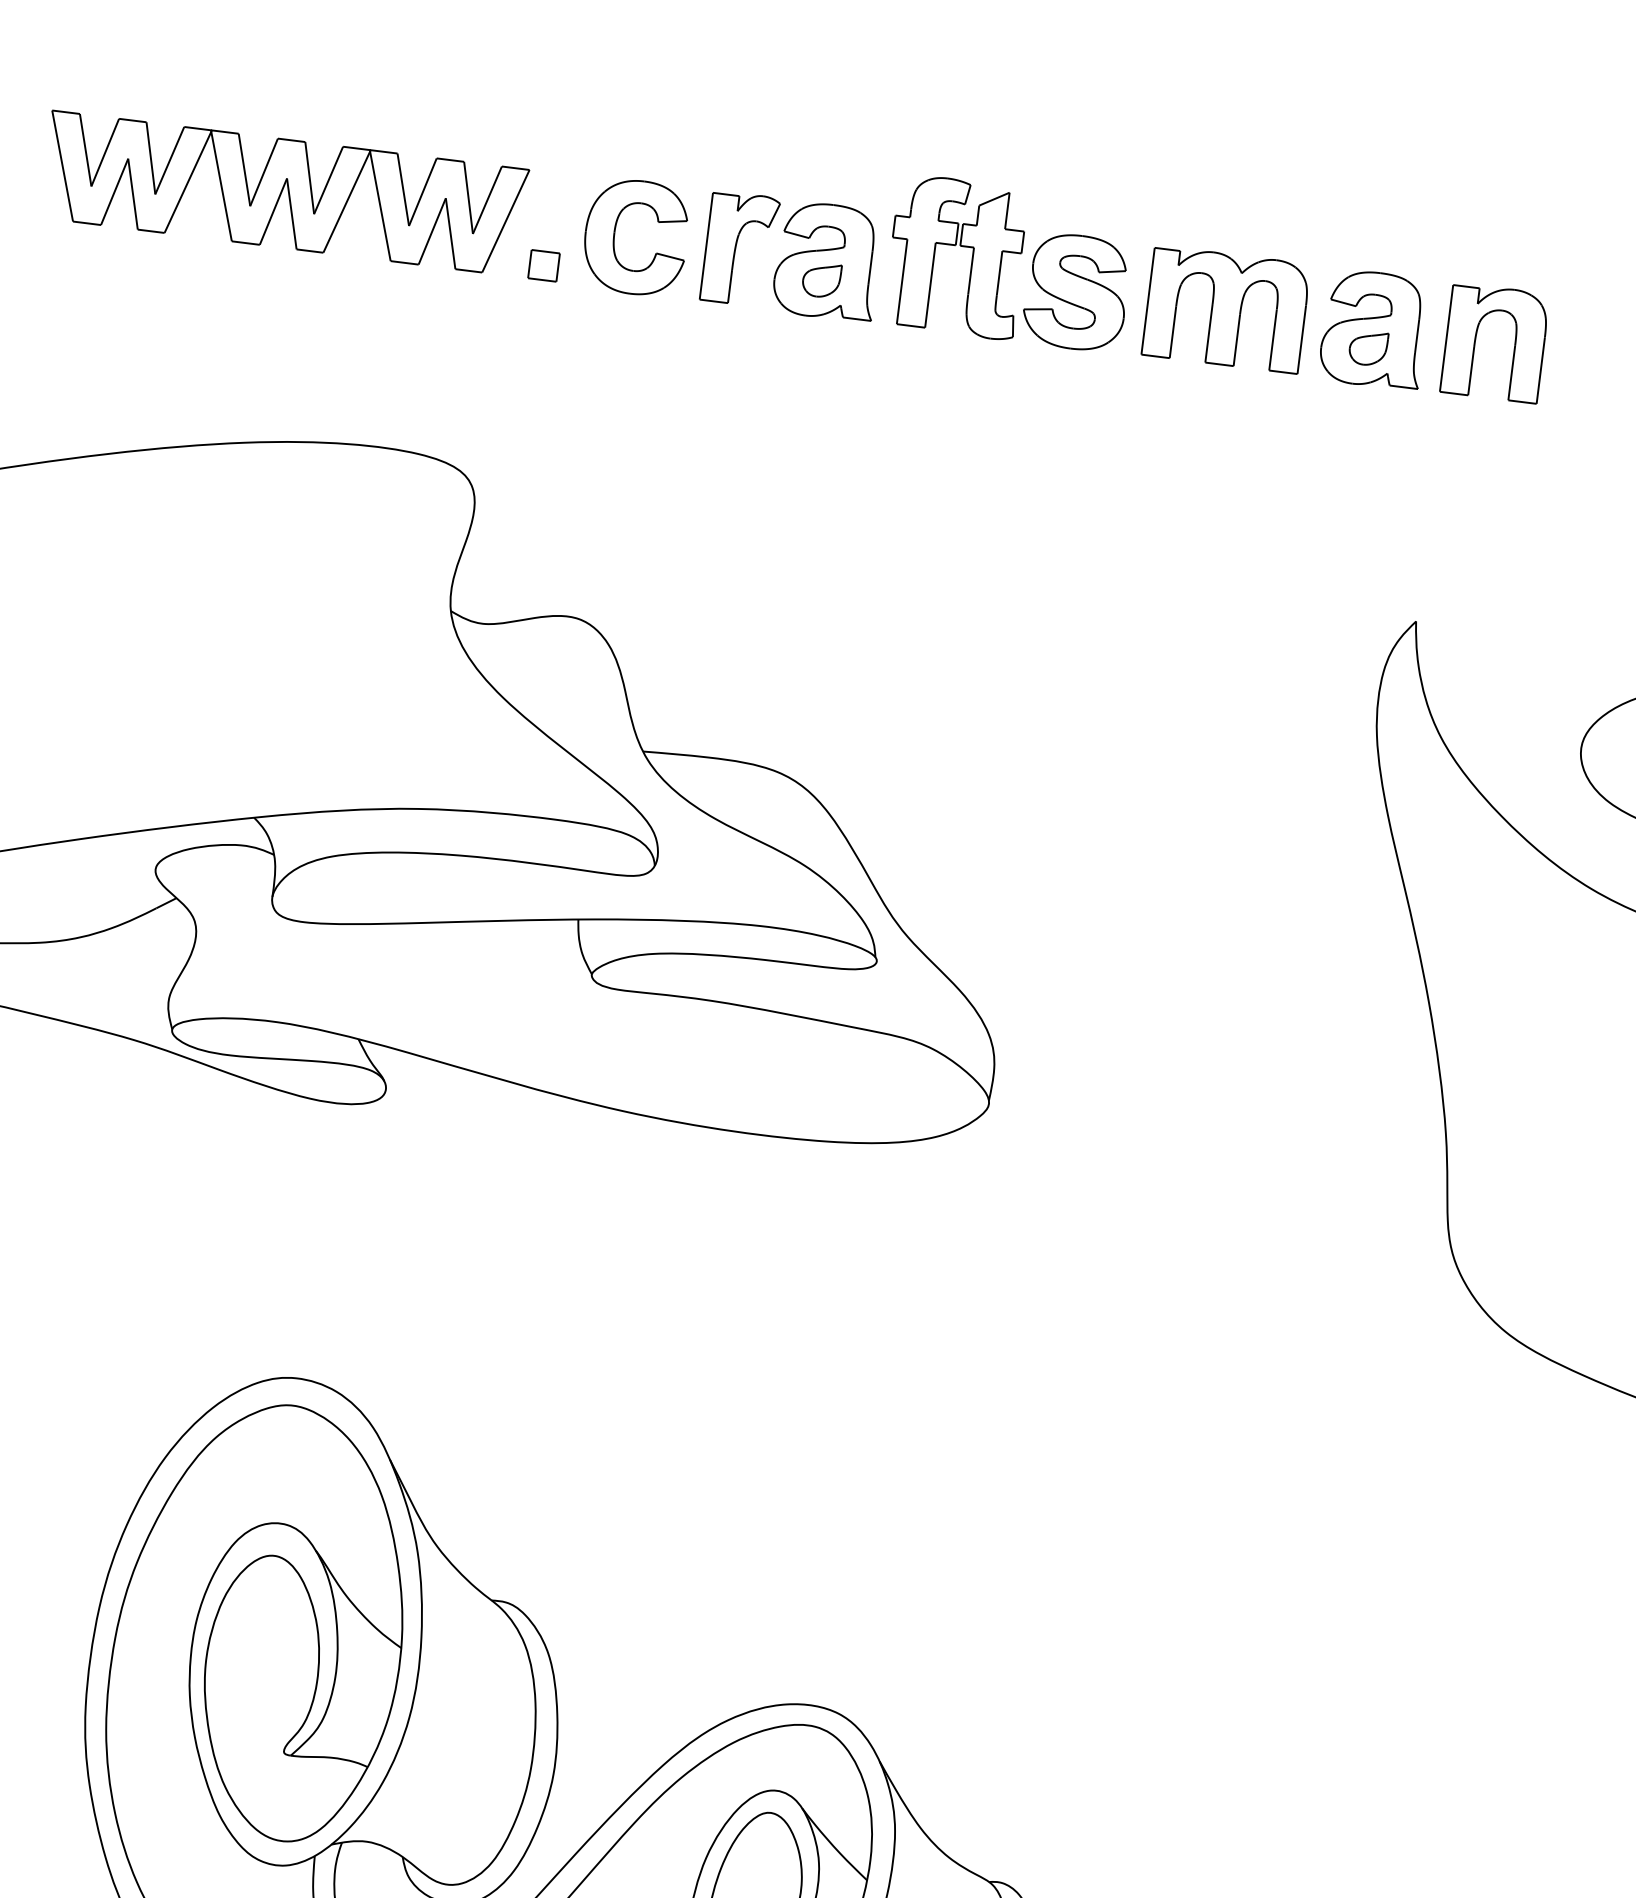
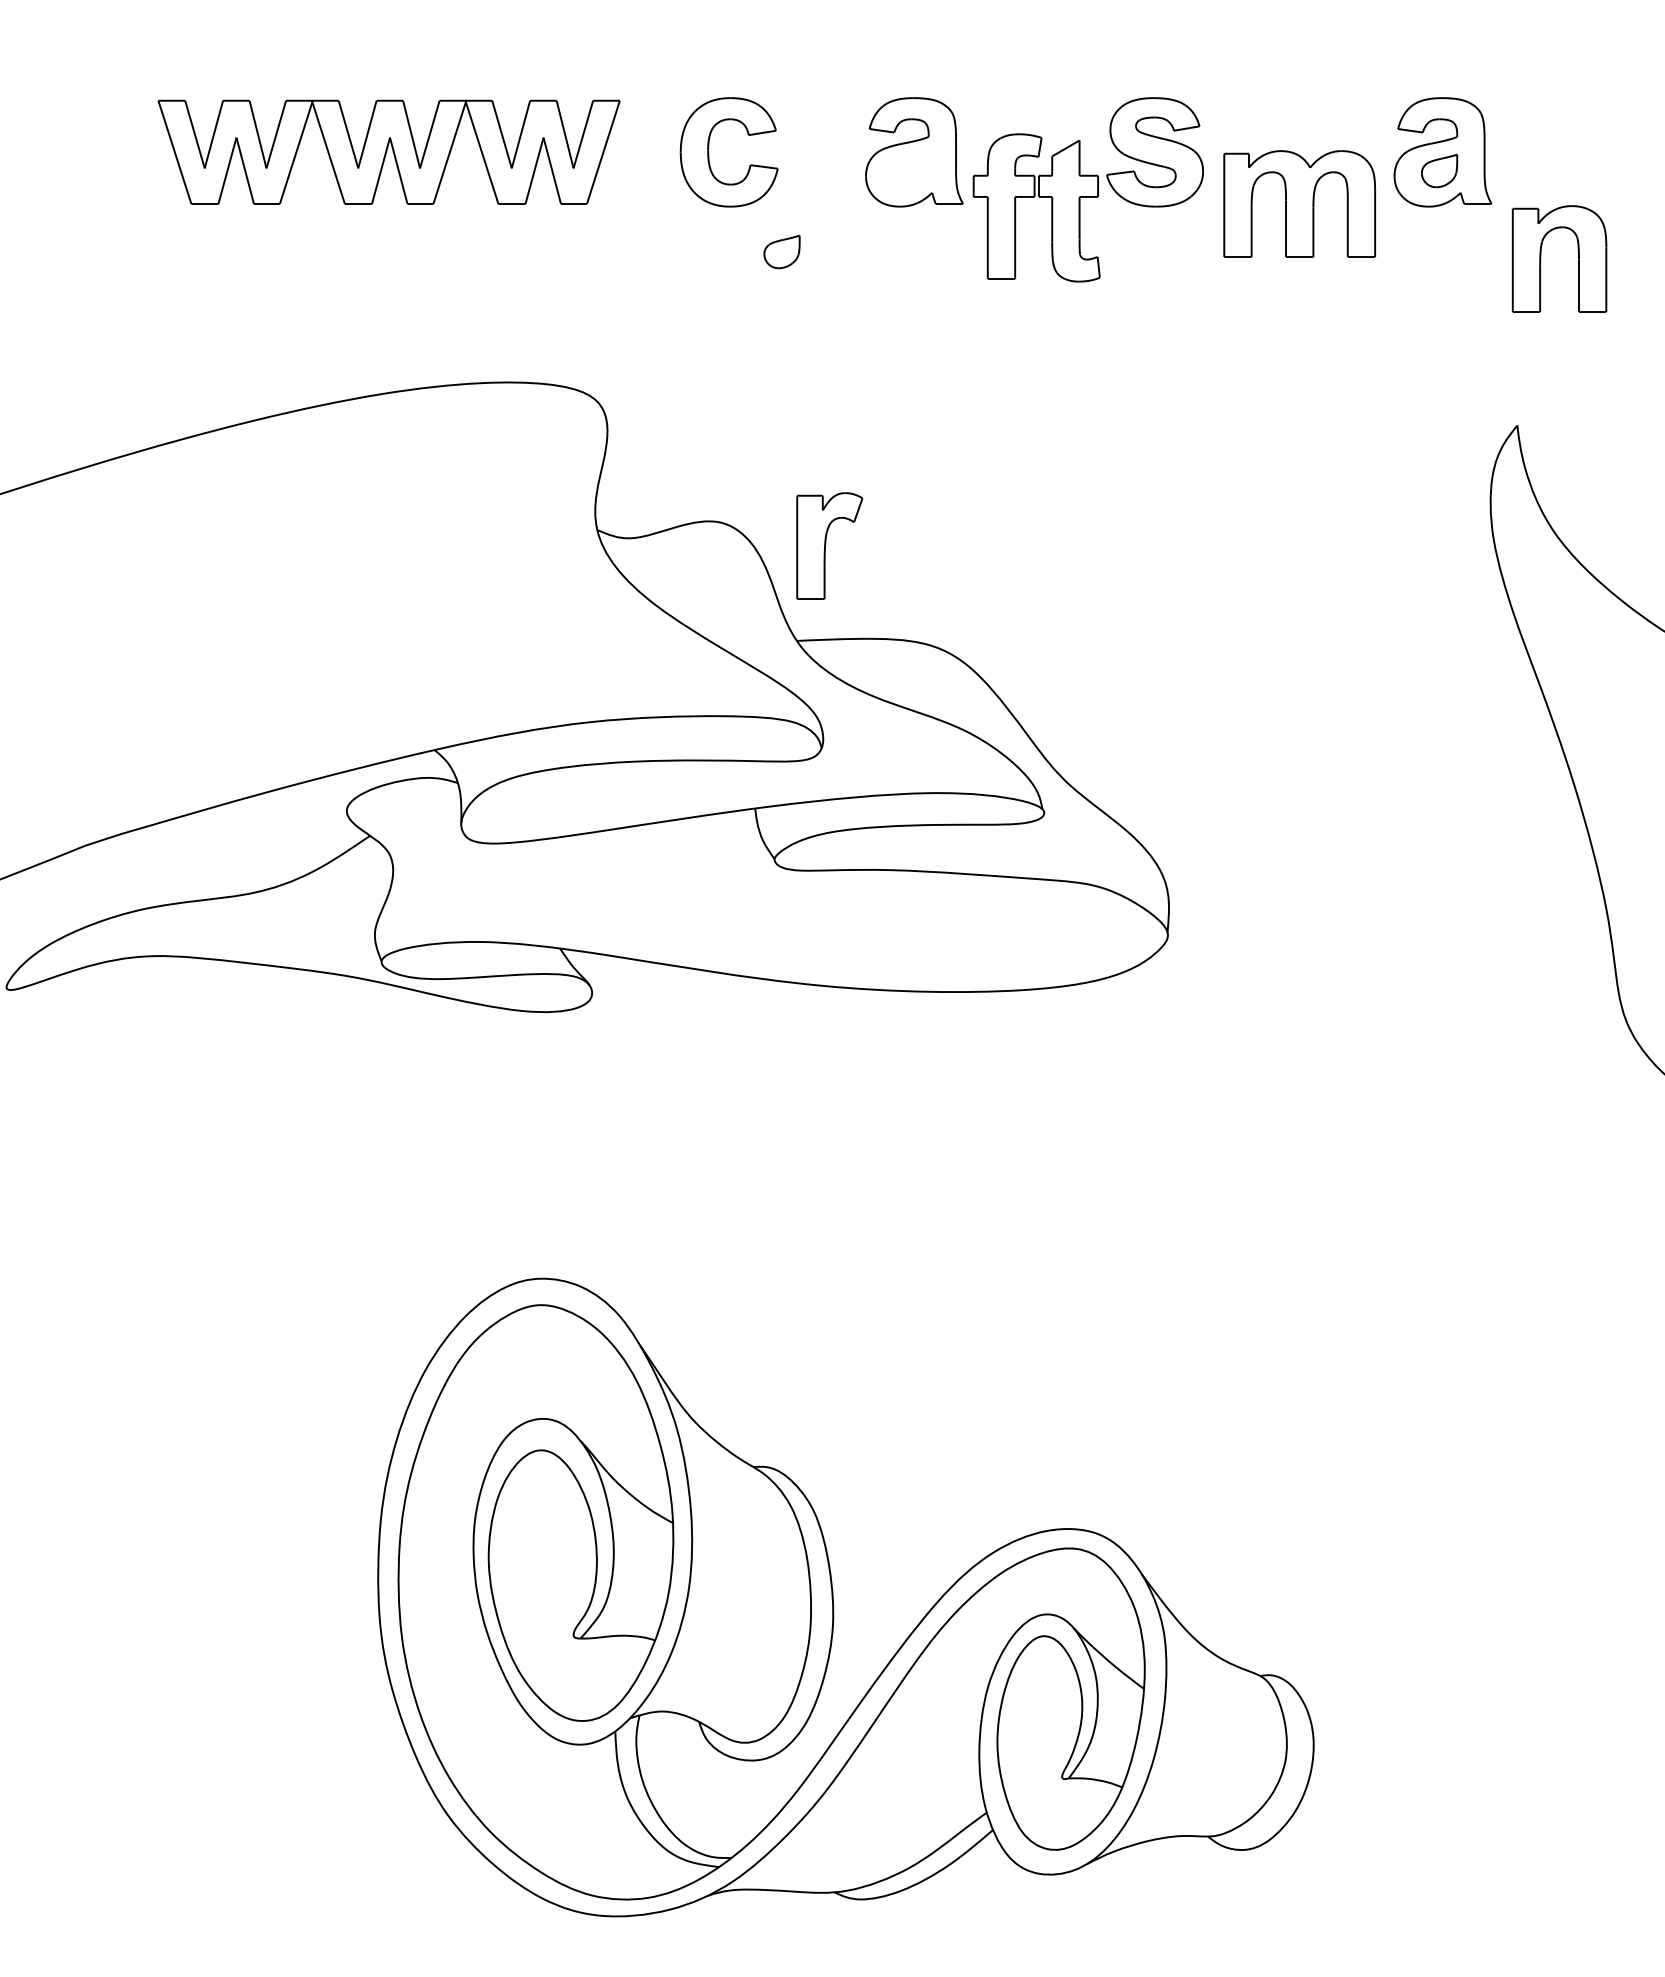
part: (955, 245) -> (1034, 197), moved
part: (739, 248) -> (829, 545), moved
part: (543, 264) -> (644, 189), removed
part: (821, 280) -> (781, 252), moved
part: (1226, 308) -> (1299, 203), moved
part: (1476, 340) -> (1541, 258), moved

